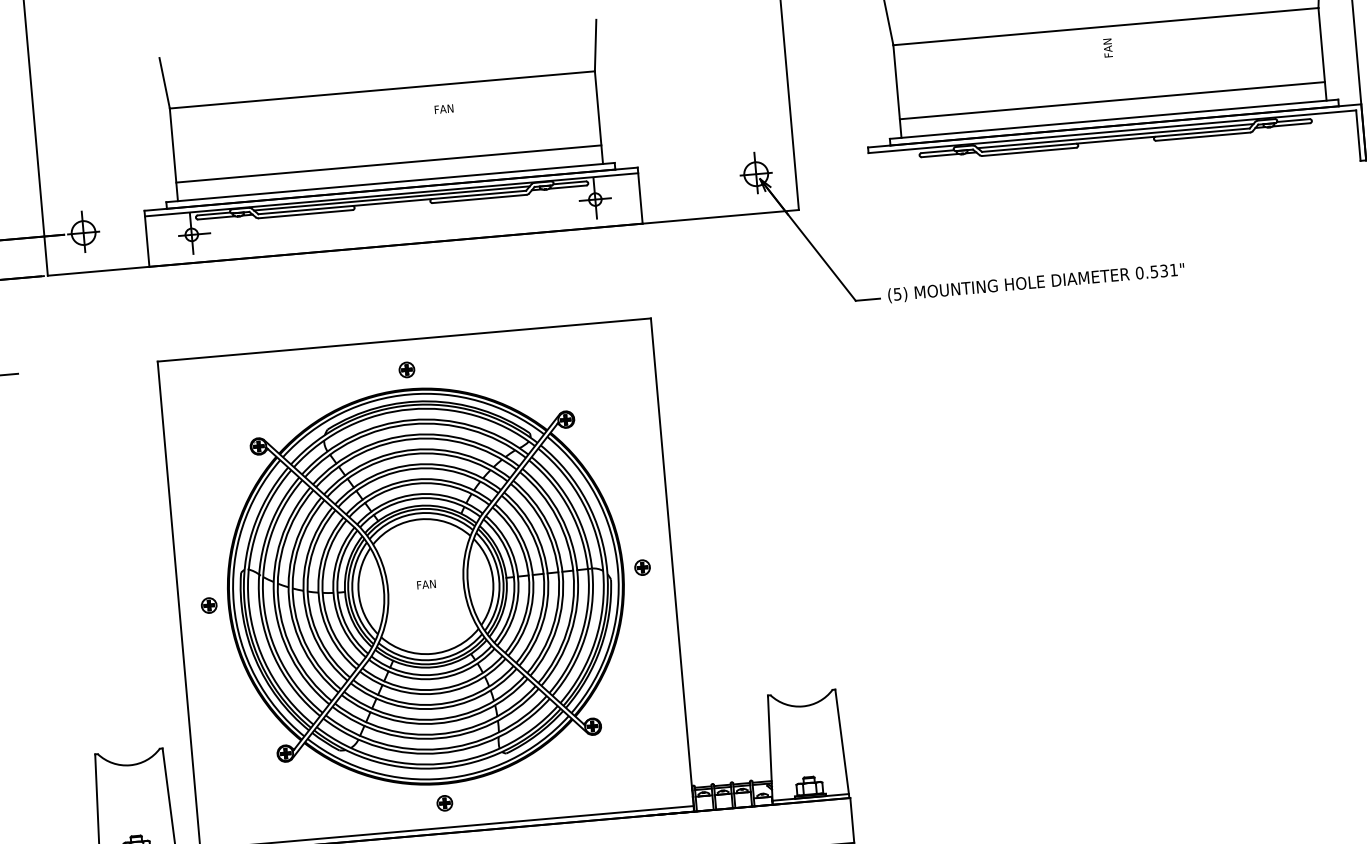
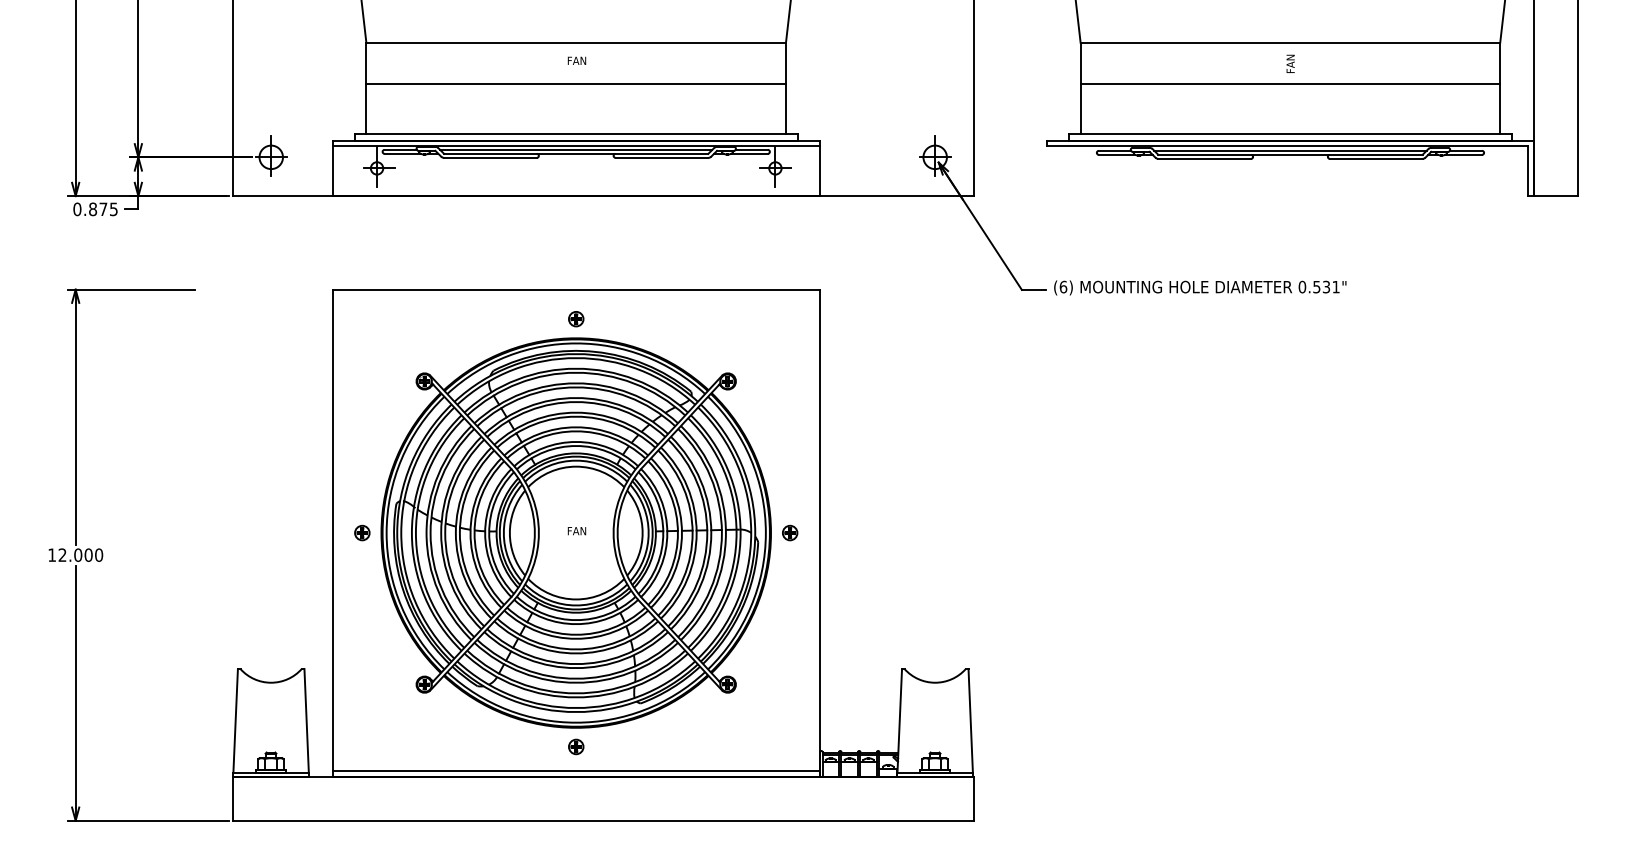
line: (1112, 100) -> (1290, 83), moved
text: (443, 108) -> (576, 60), moved
line: (388, 163) -> (575, 83), moved
text: (897, 293) -> (1063, 286), (5) -> (6)

